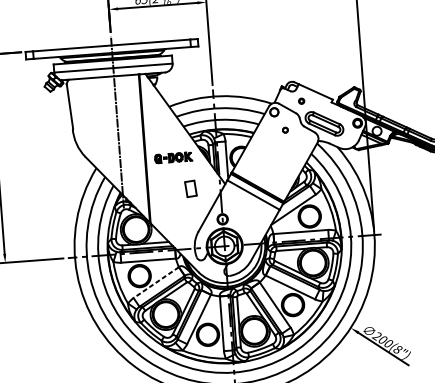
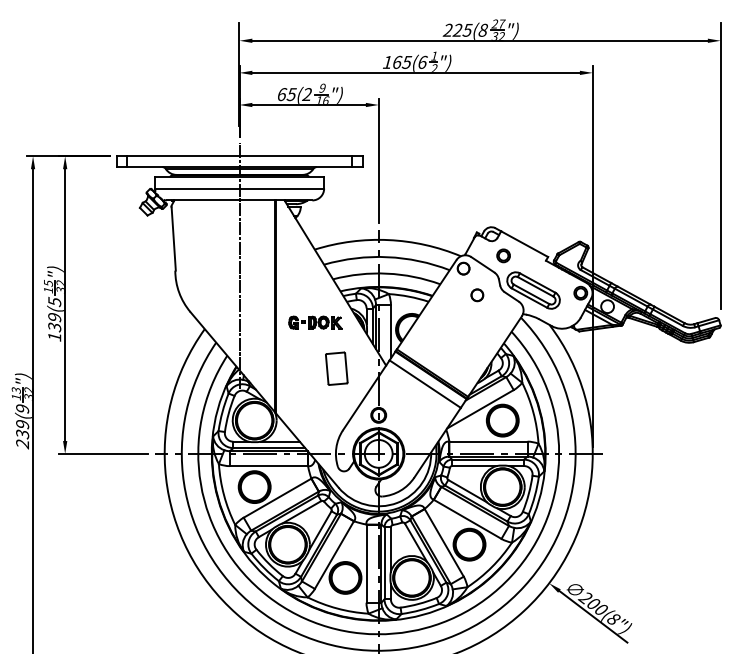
part: (301, 100) -> (503, 255), size x1.67
part: (285, 130) -> (477, 295), size x1.67
part: (190, 188) -> (336, 368), size x1.43
line: (156, 282) -> (277, 498), dashed -> solid

